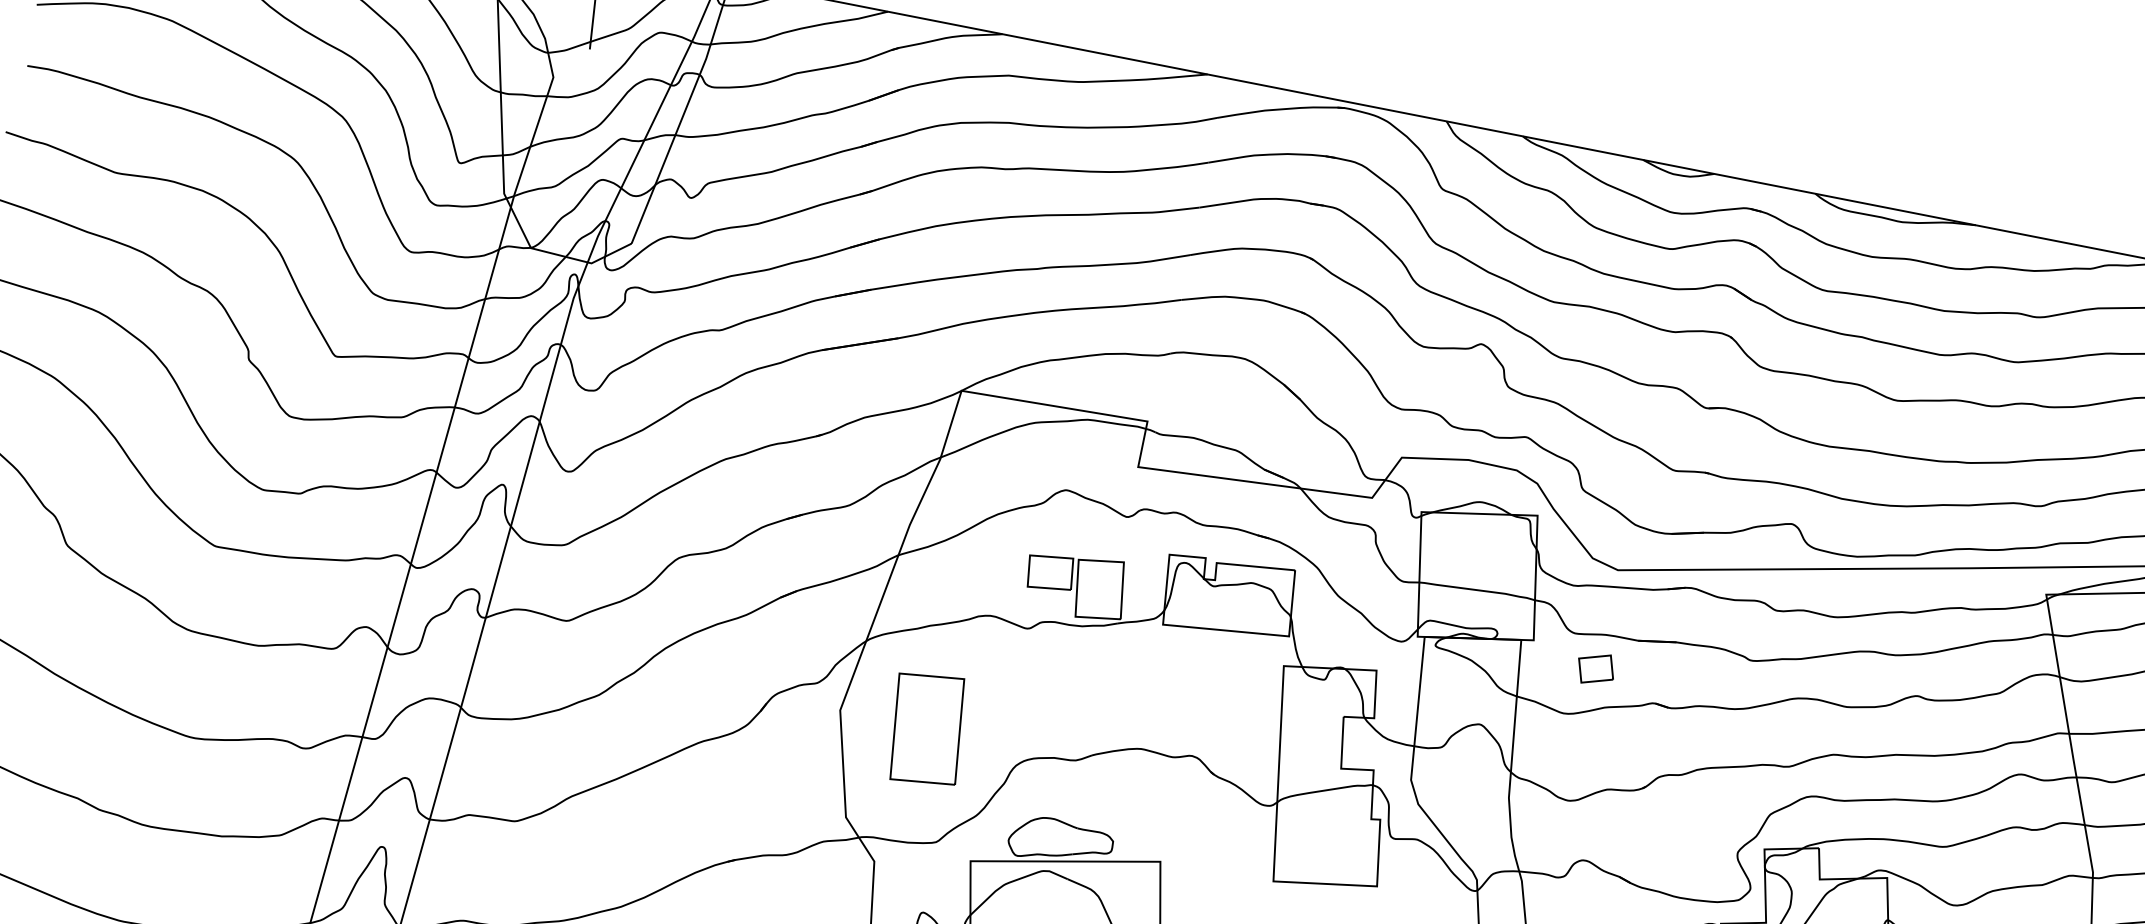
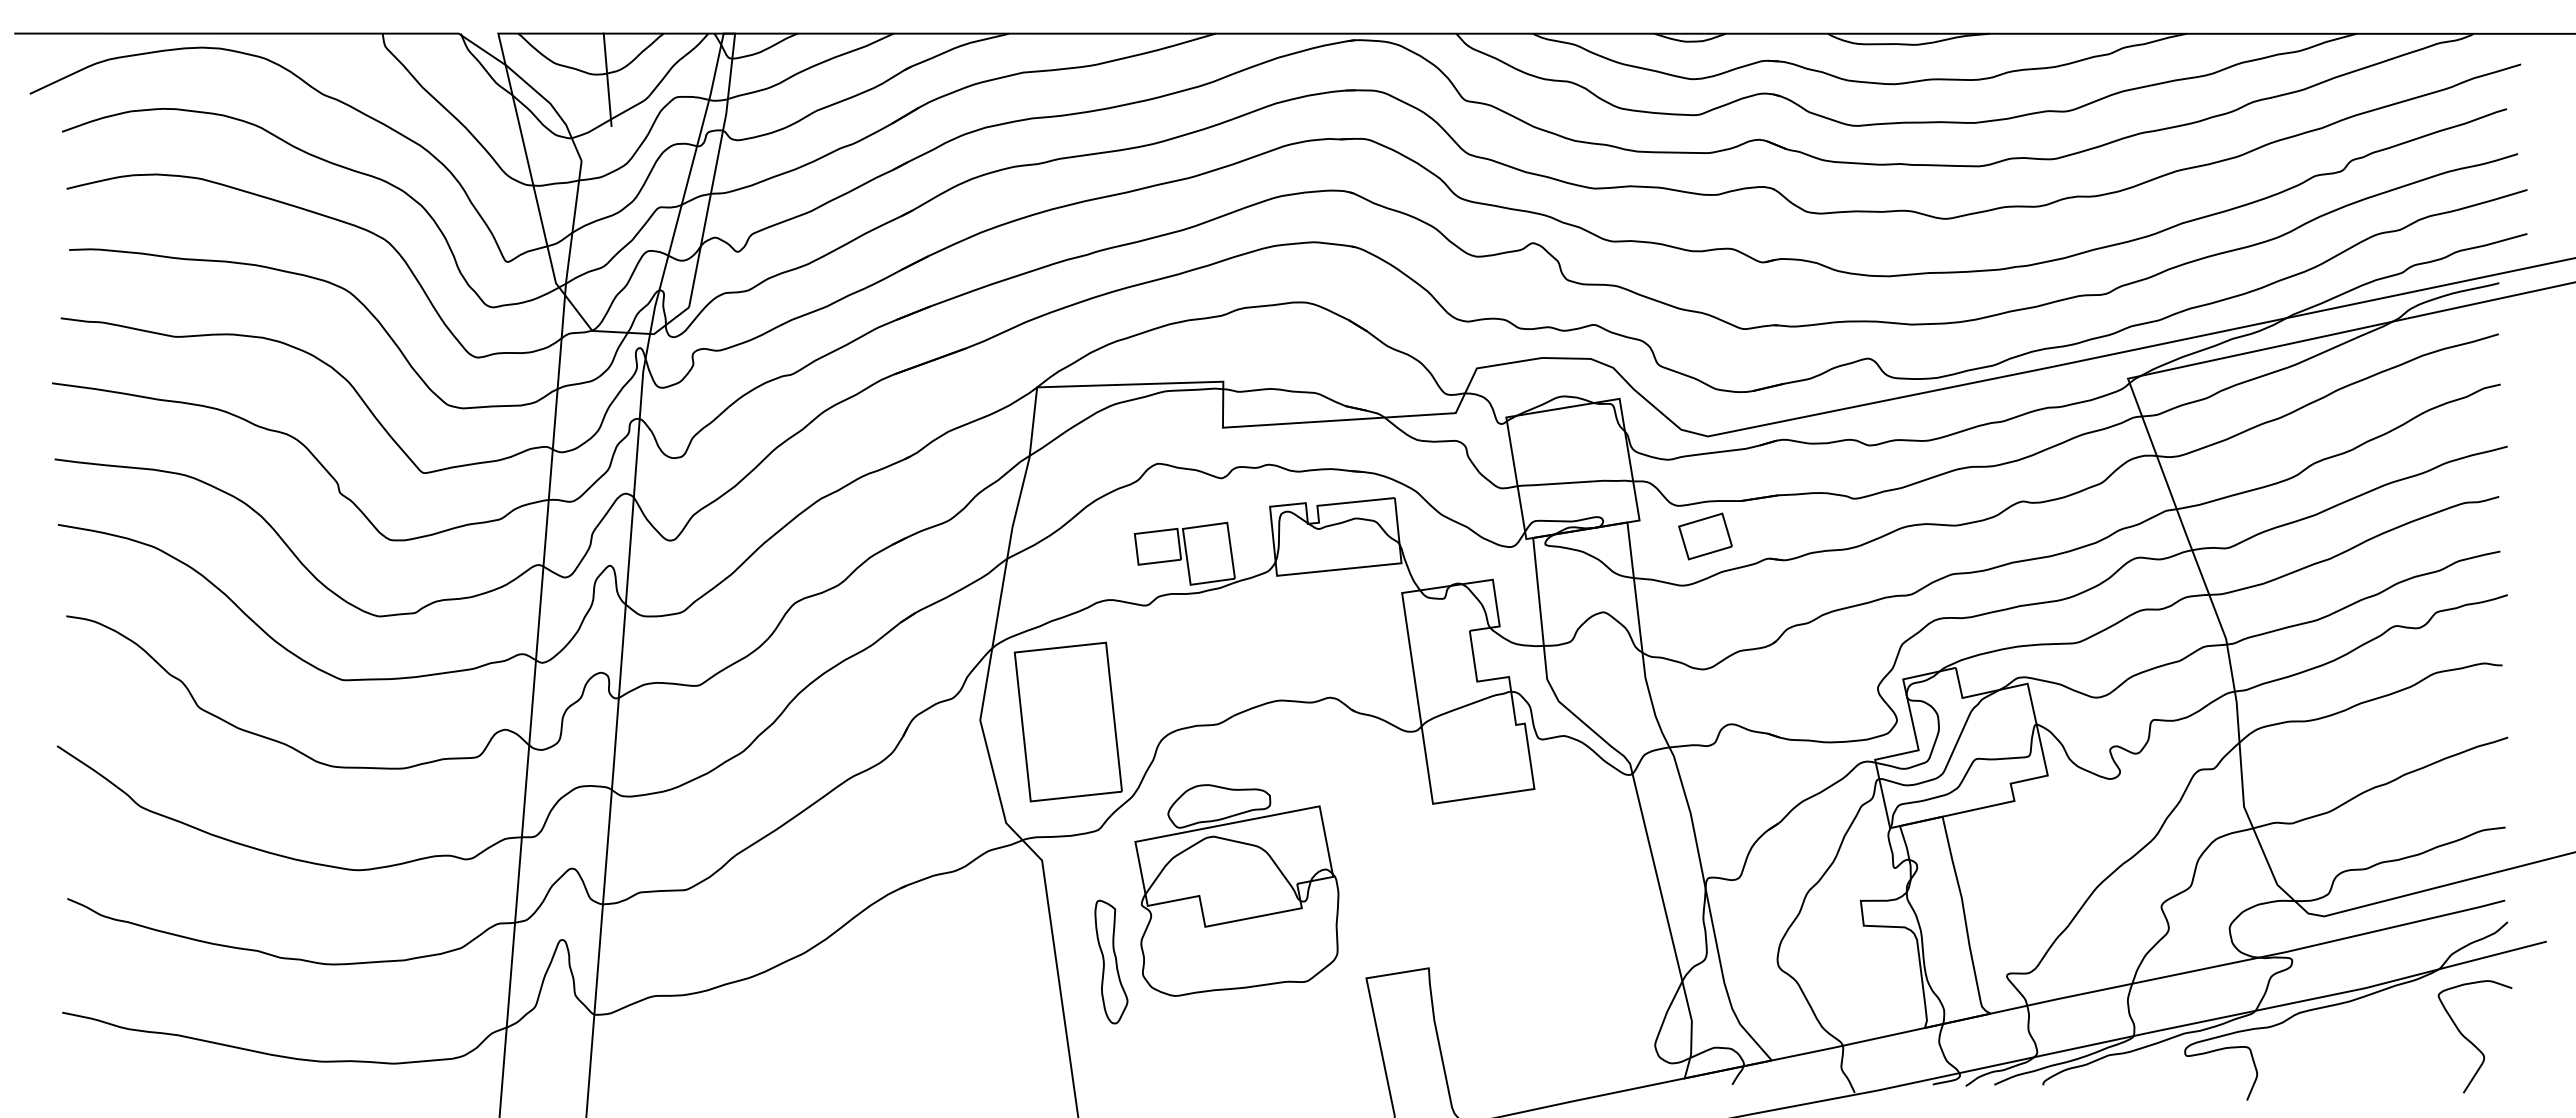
part: (1596, 669) -> (1705, 536), size x1.43
part: (926, 728) -> (1067, 721), size x1.43

